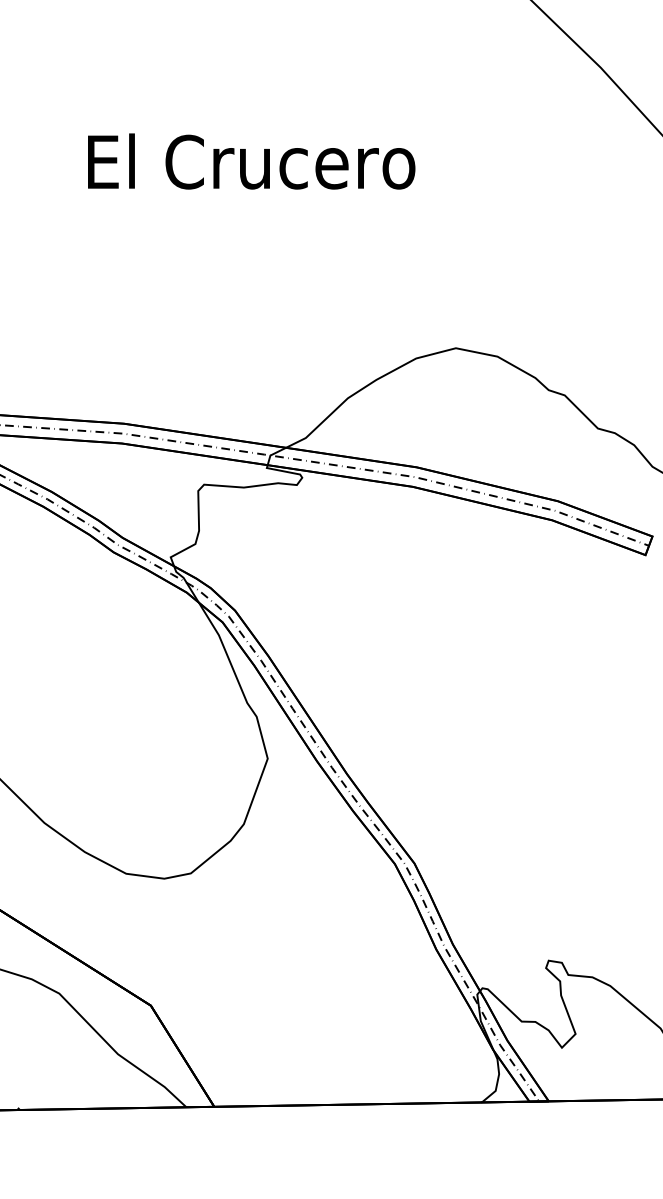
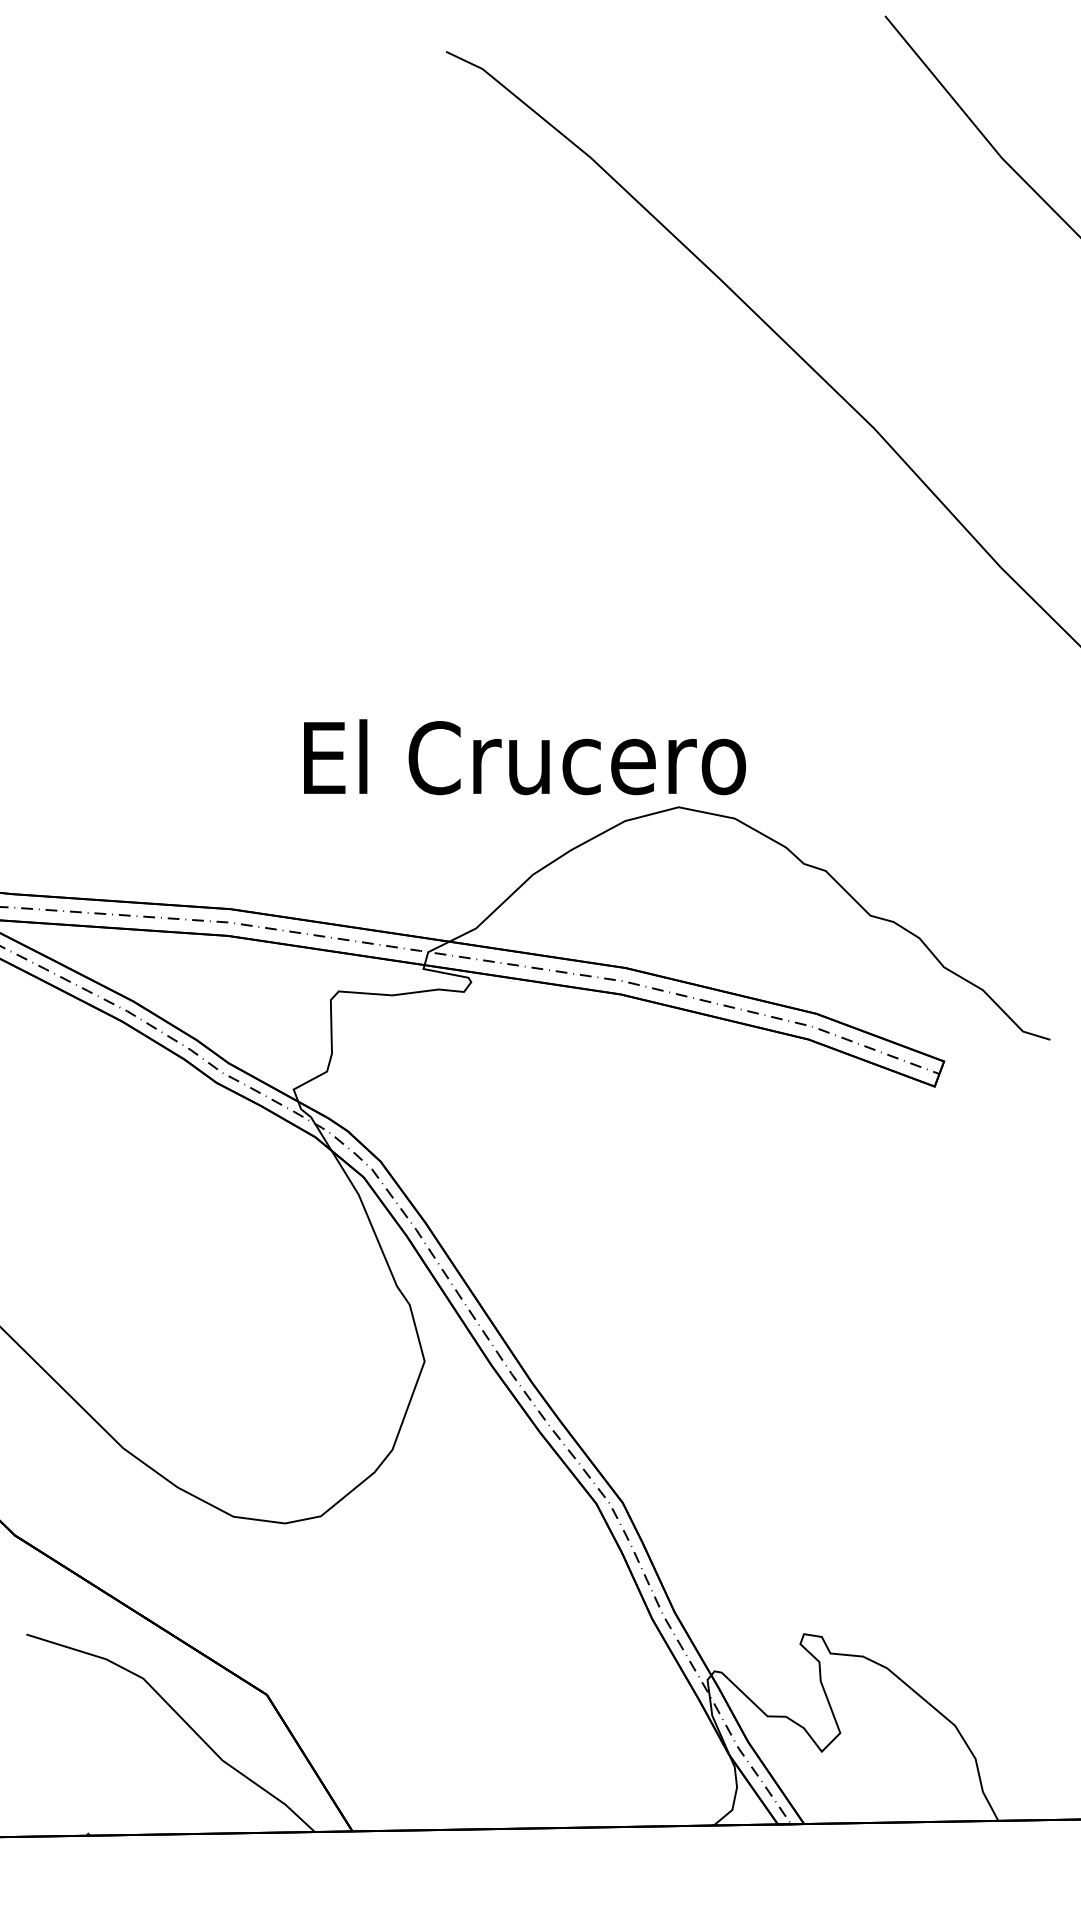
text: (251, 161) -> (524, 757), moved

